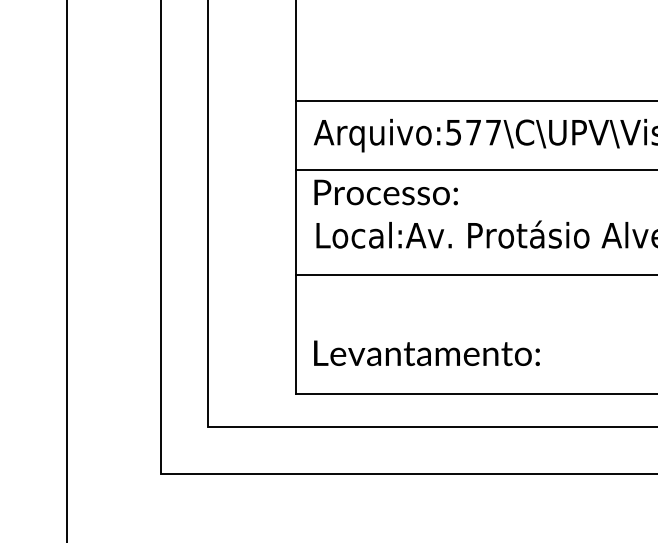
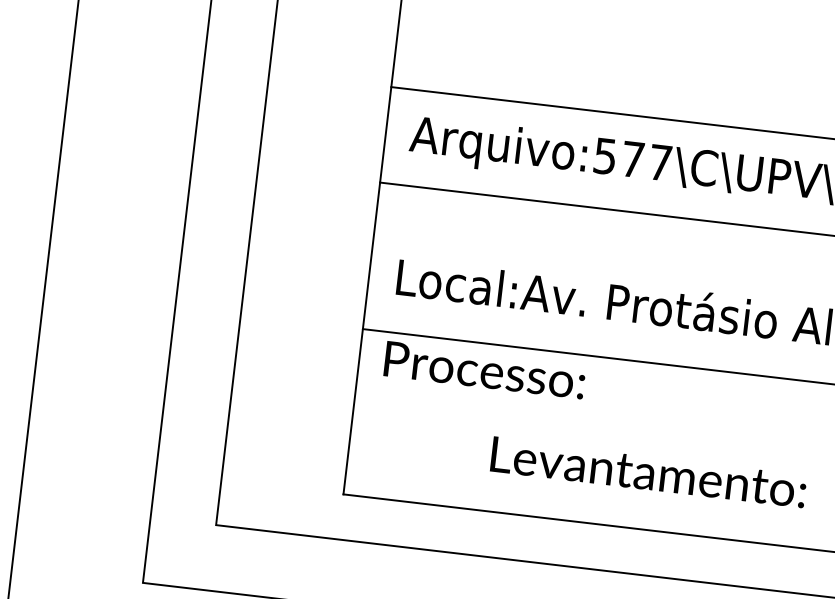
text: (385, 192) -> (483, 370), moved
text: (426, 353) -> (648, 472), moved

